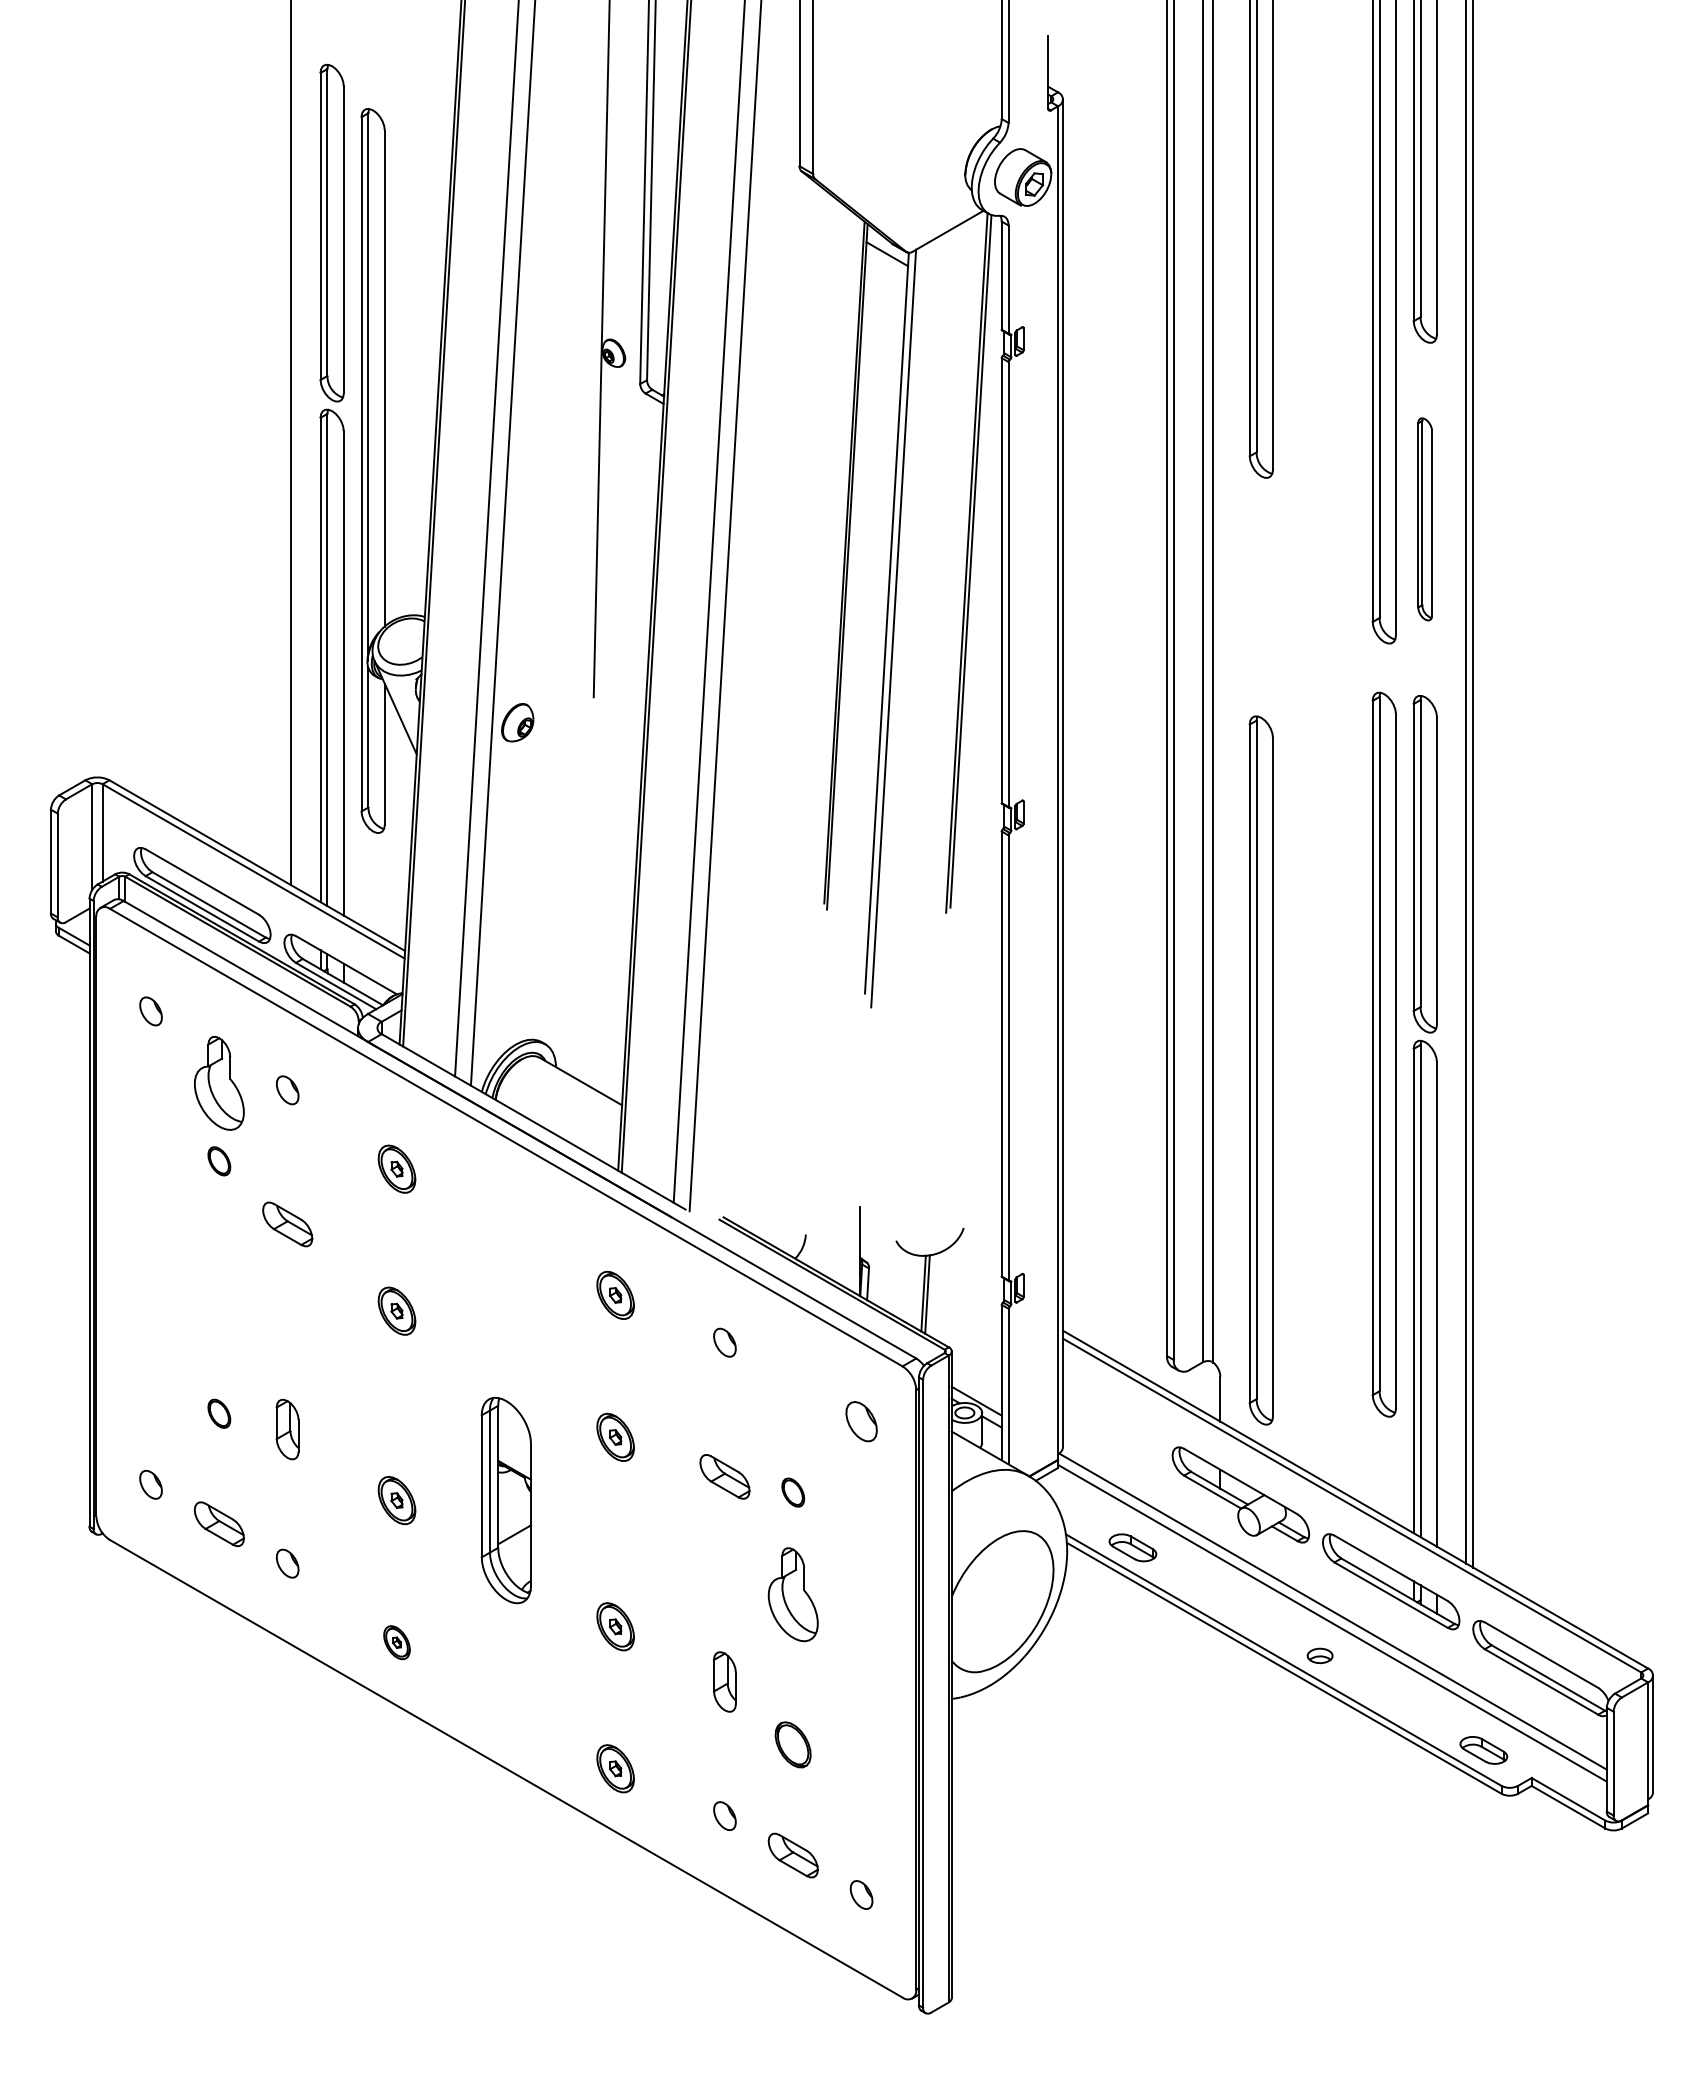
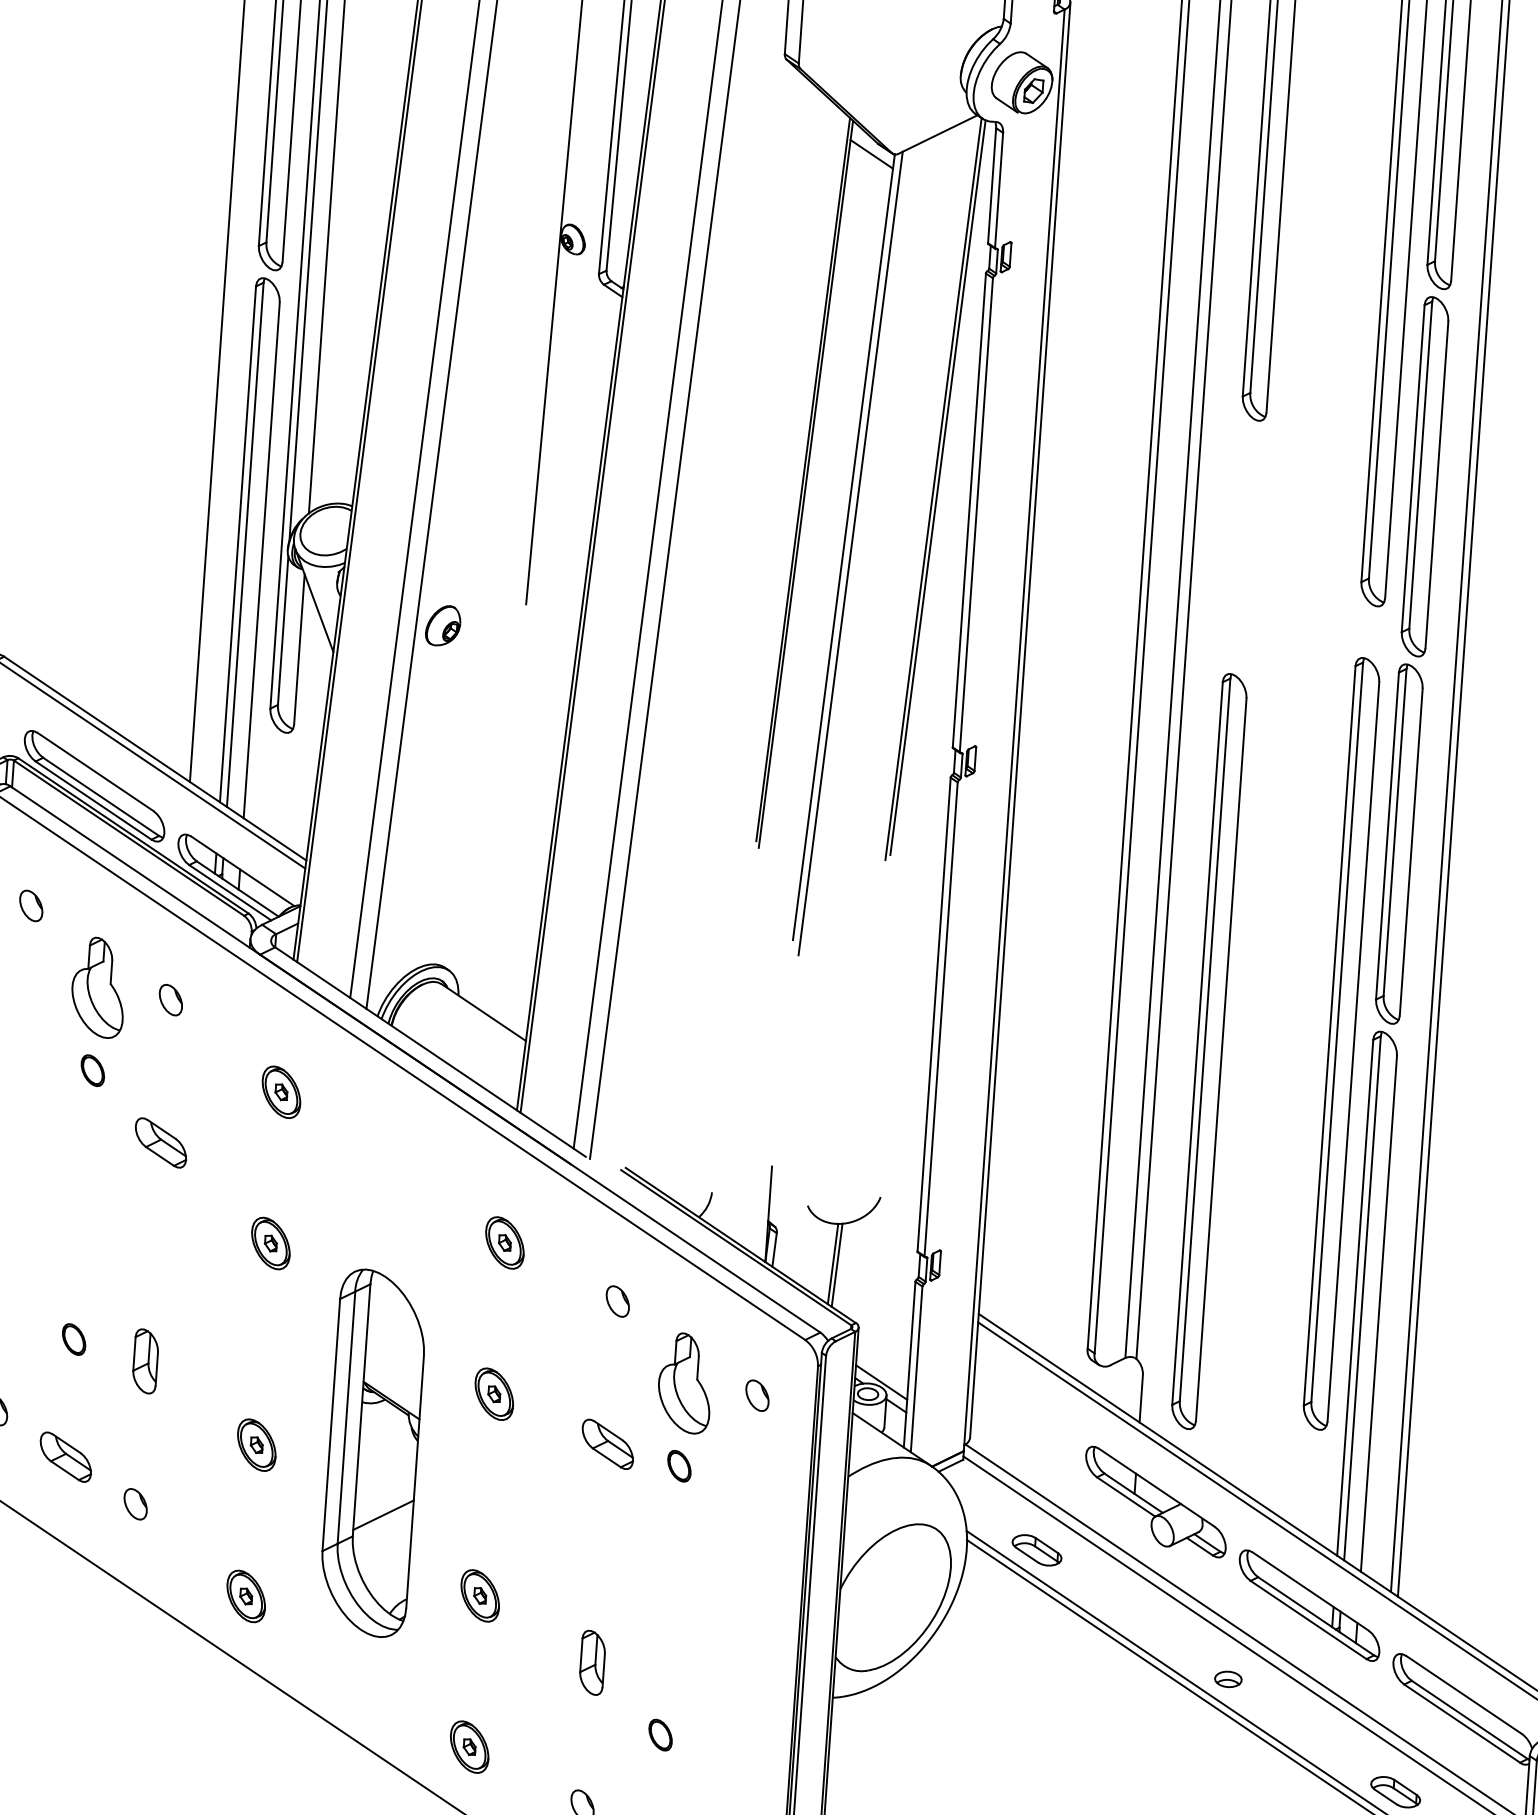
part: (1424, 519) -> (1424, 476), size x1.67
part: (861, 1421) -> (757, 1395), size x0.71
part: (506, 1500) -> (373, 1453), size x1.67
part: (792, 1594) -> (684, 1382), moved
part: (396, 1642) -> (245, 1596), size x1.43
part: (793, 1745) -> (660, 1735), size x0.62

